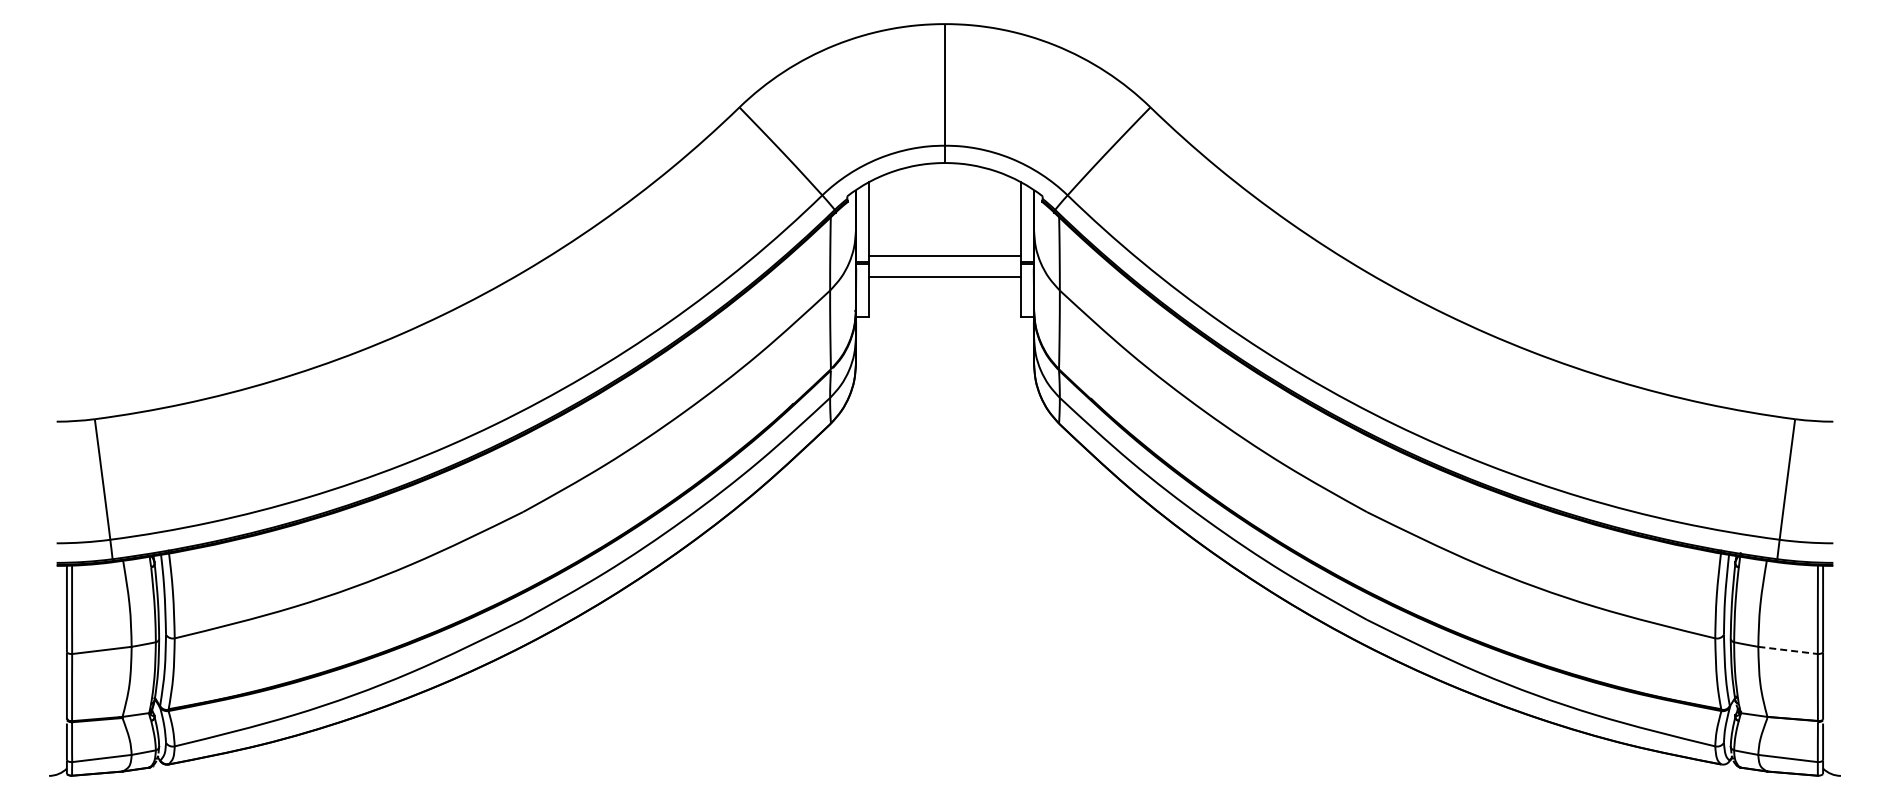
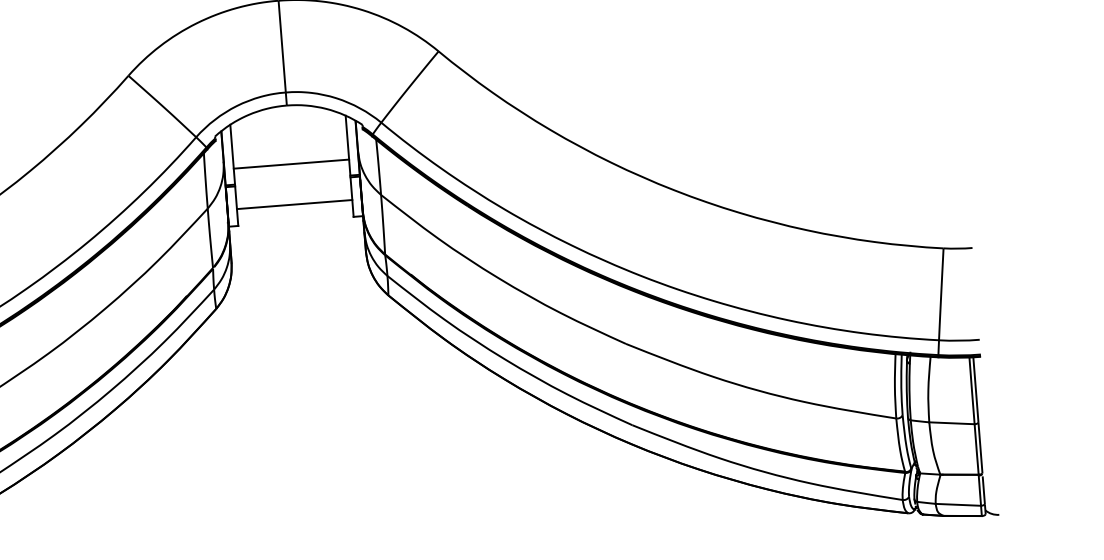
line: (944, 256) -> (294, 204), moved
line: (944, 276) -> (291, 164), moved
line: (1788, 650) -> (952, 423), dashed -> solid

